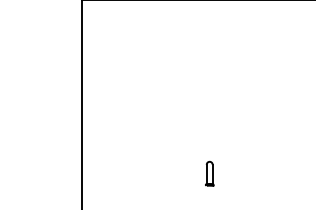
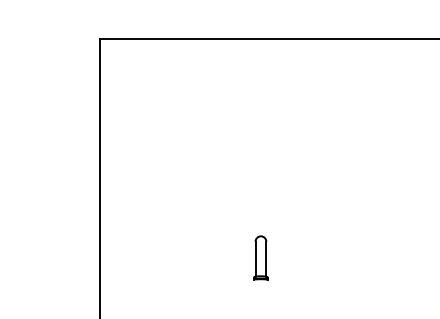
part: (209, 173) -> (260, 257), size x1.43

